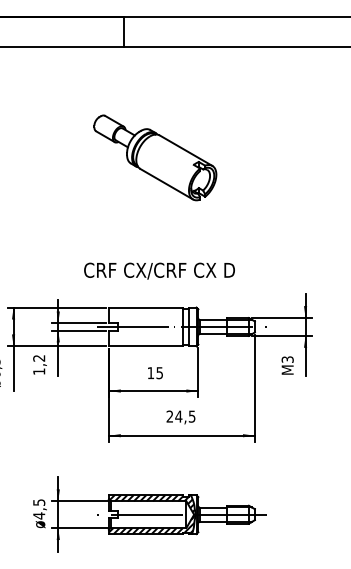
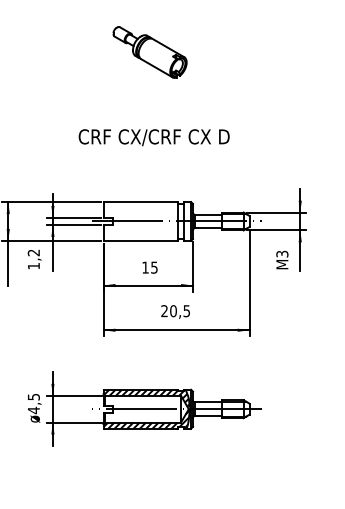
part: (155, 157) -> (150, 52), size x0.6
text: (159, 270) -> (154, 137), moved
text: (178, 416) -> (173, 311), 24,5 -> 20,5

